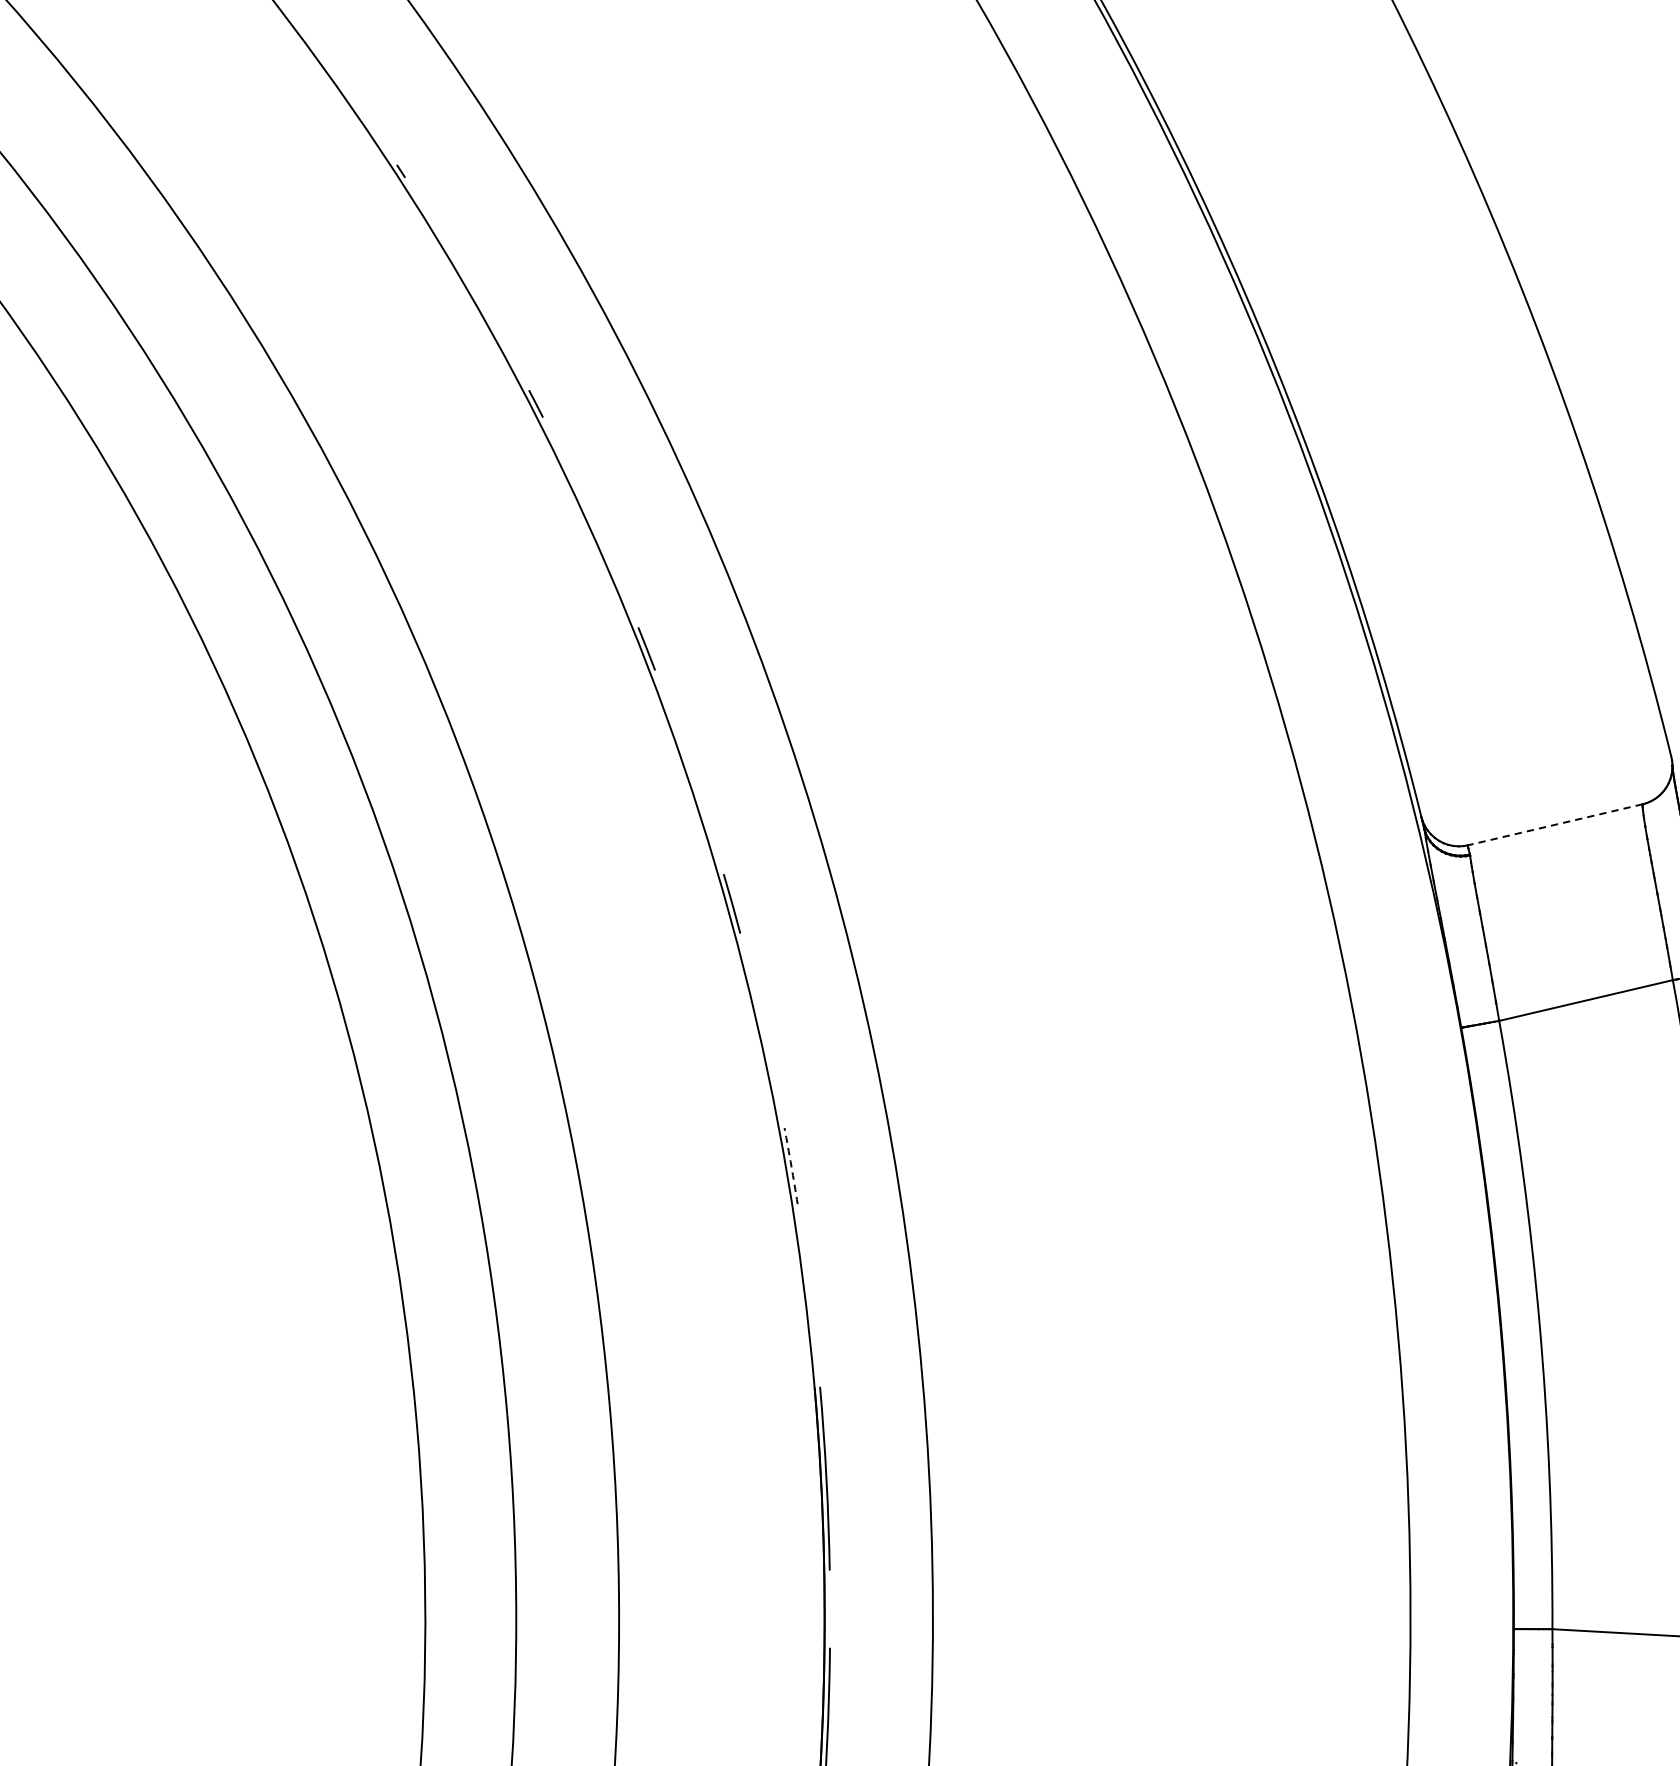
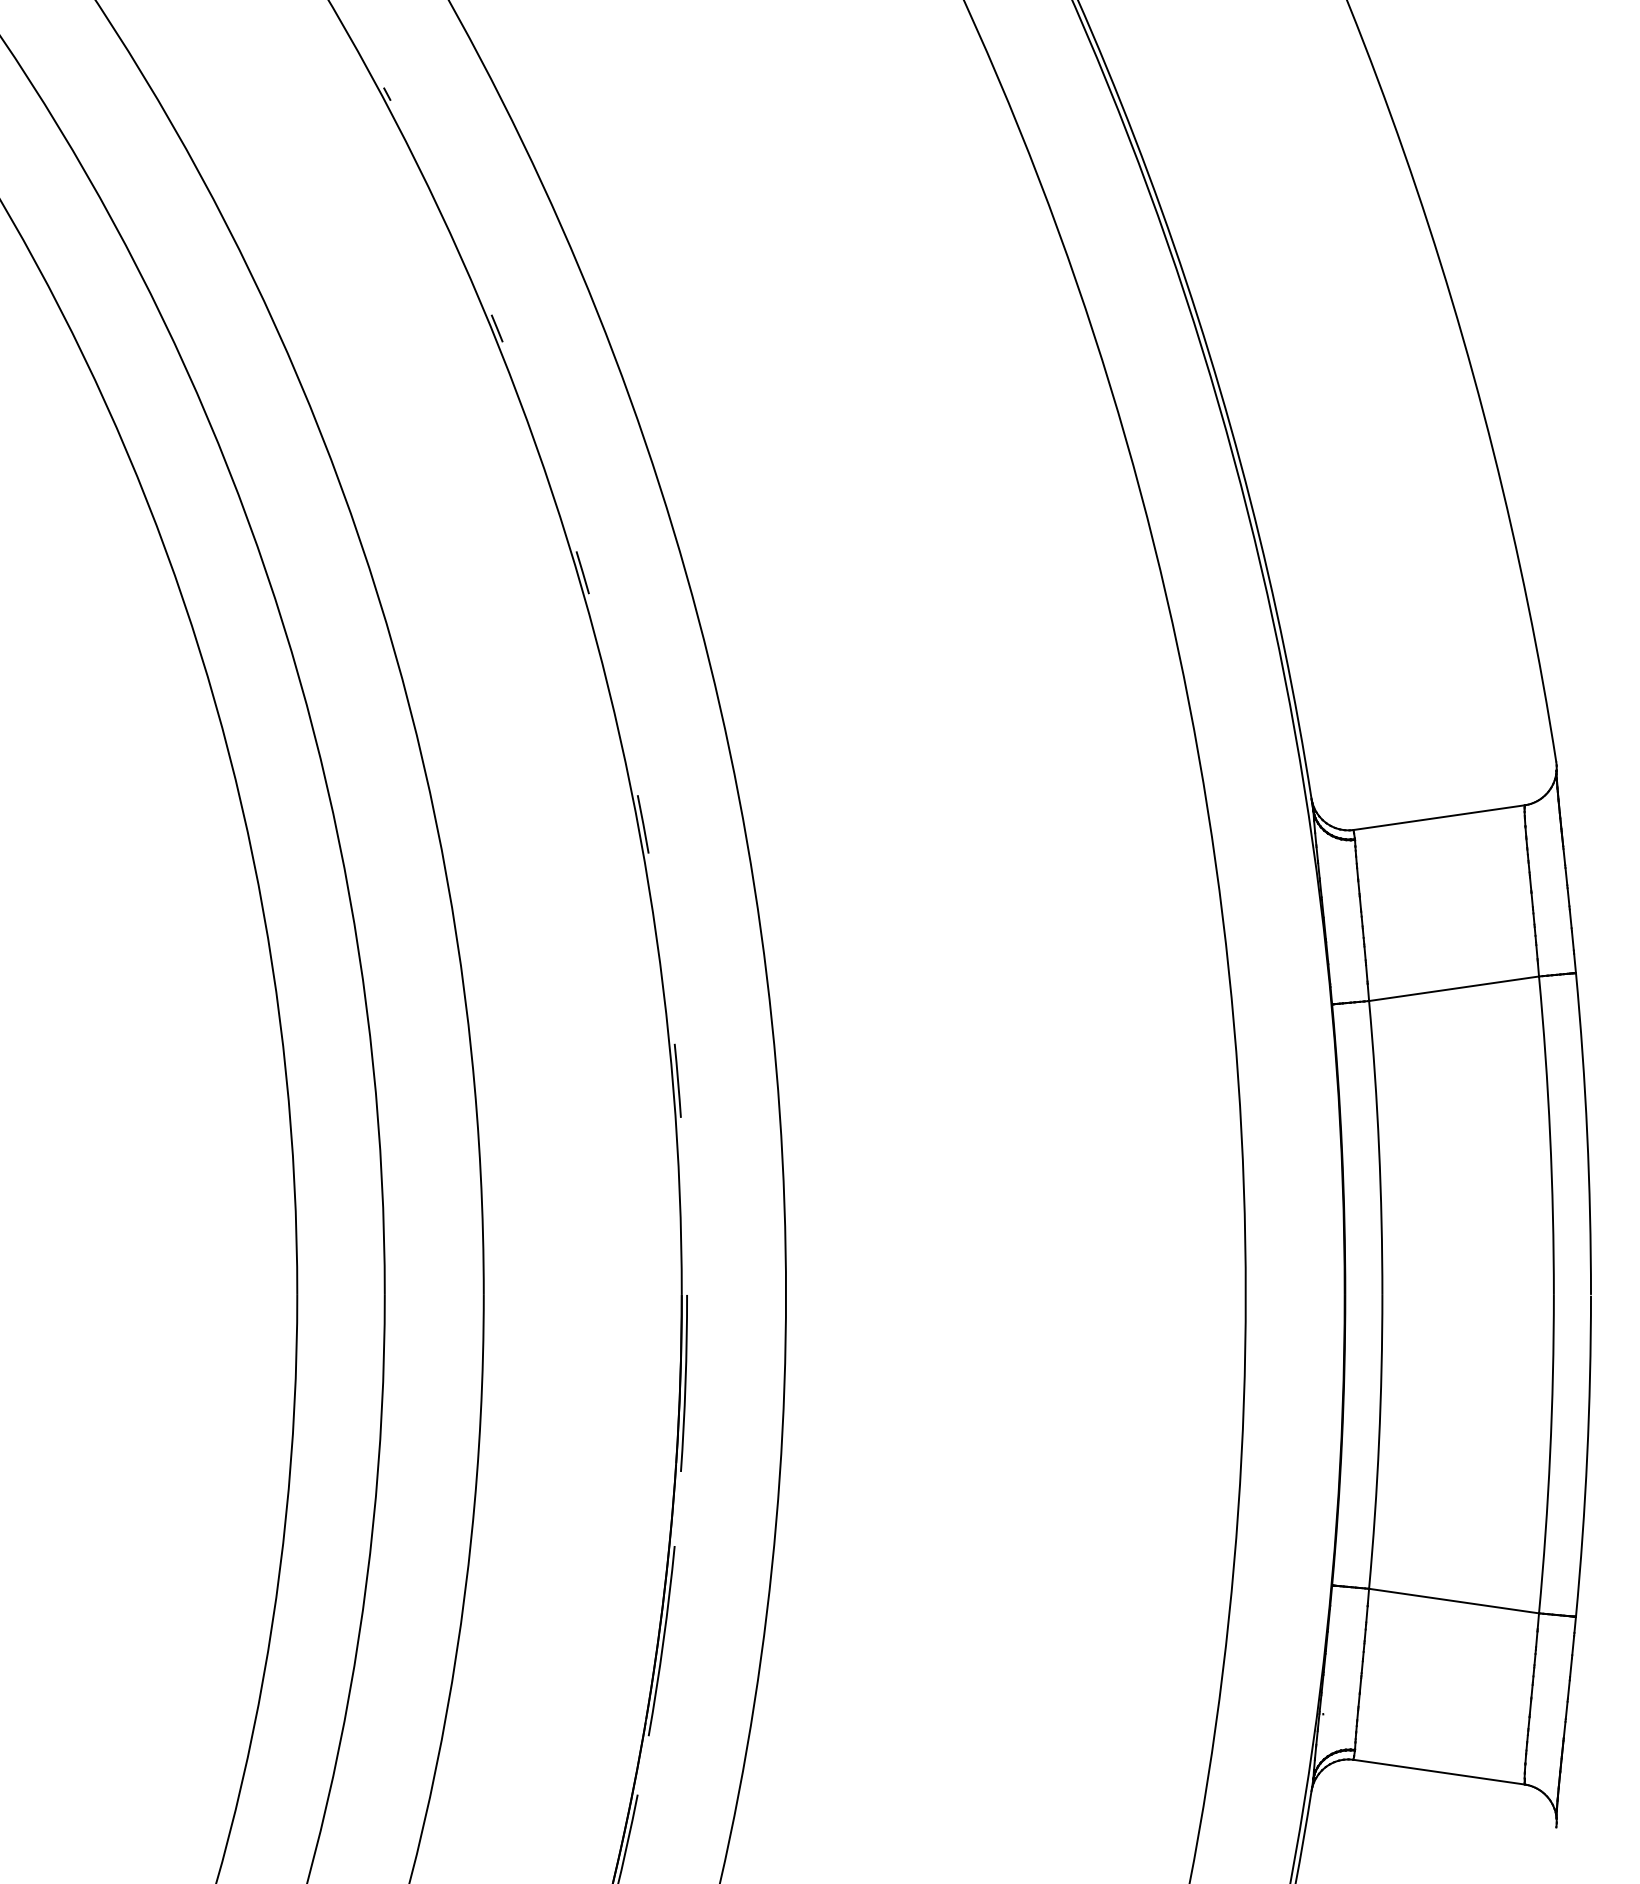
line: (1555, 824) -> (1439, 817), dashed -> solid
arc: (791, 1165) -> (678, 1080), dashed -> solid

